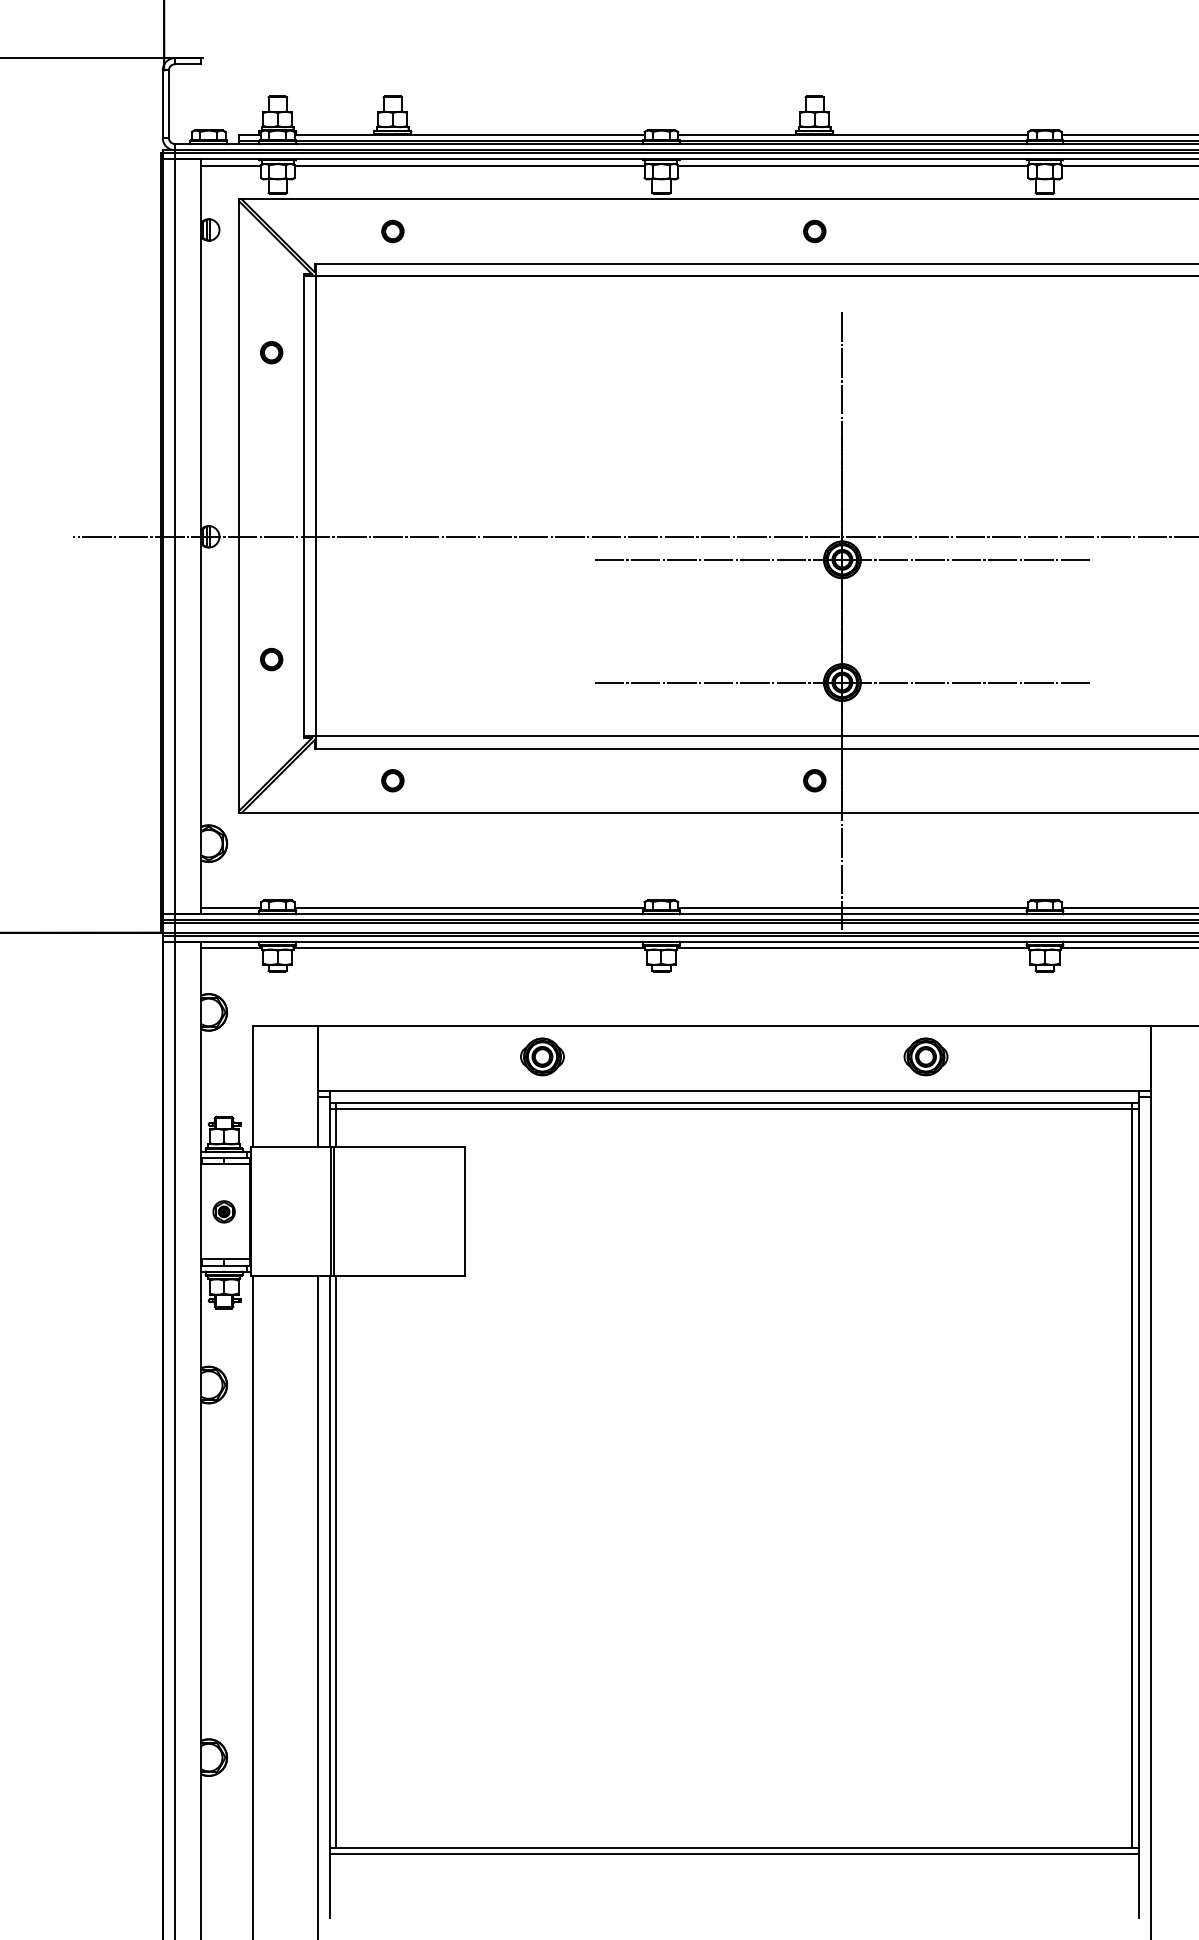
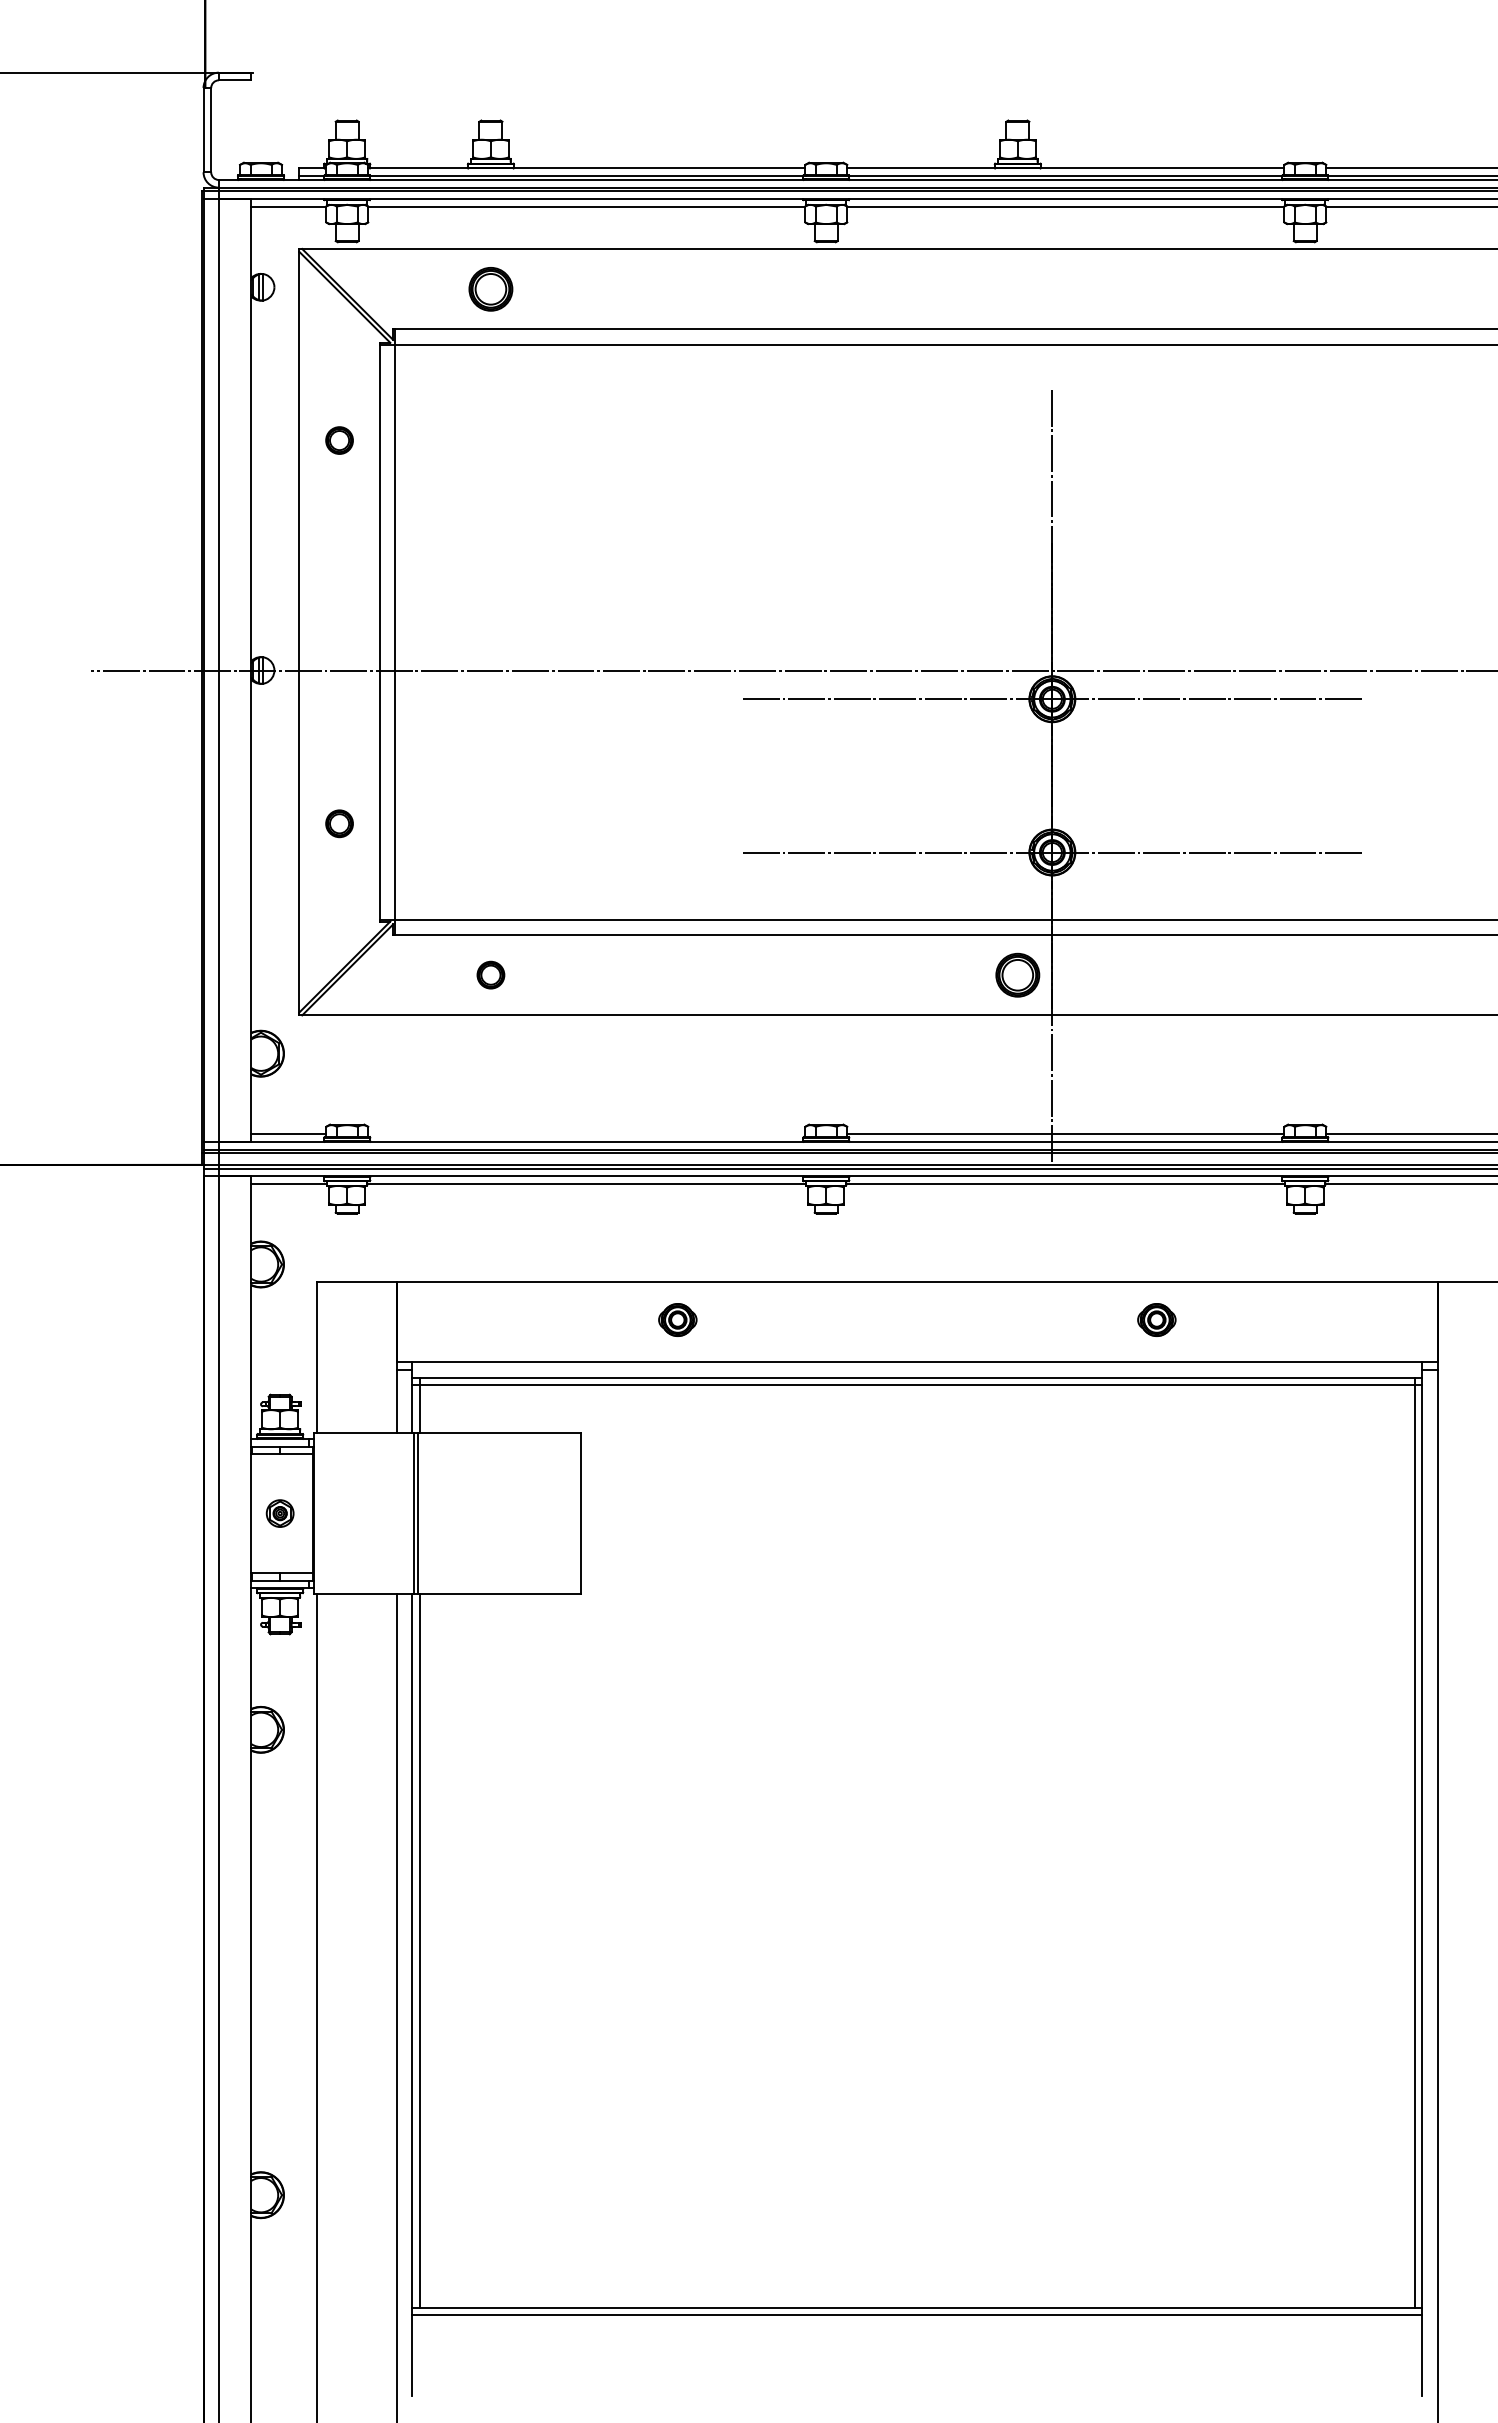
part: (392, 230) -> (490, 288), size x1.6
part: (814, 230) -> (1017, 288), removed
part: (814, 780) -> (1017, 974), size x1.6
line: (469, 908) -> (586, 1134), removed
part: (542, 1056) -> (677, 1319), size x0.7
part: (925, 1056) -> (1156, 1319), size x0.7

